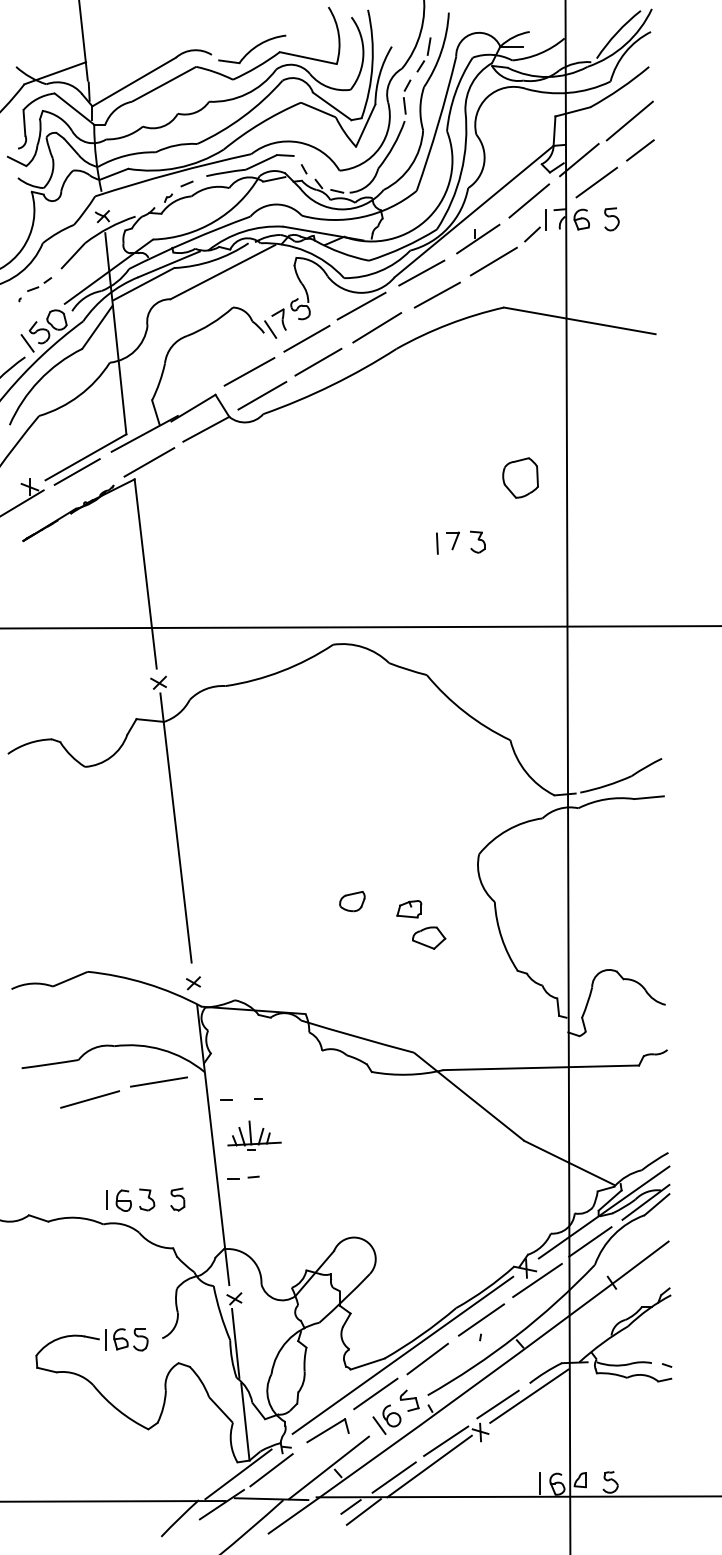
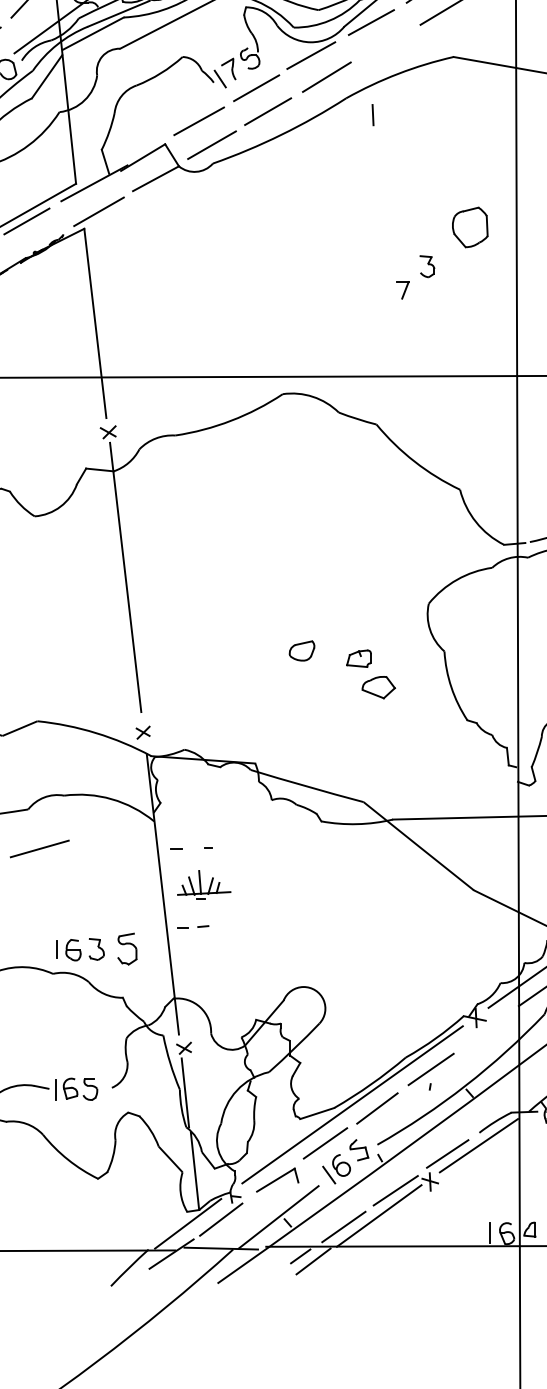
line: (436, 294) -> (386, 43), removed
part: (477, 541) -> (427, 265), moved
line: (437, 543) -> (373, 114), moved
line: (158, 1081) -> (108, 830), removed
part: (177, 1199) -> (127, 948), size x1.4
line: (537, 1280) -> (487, 1029), removed

